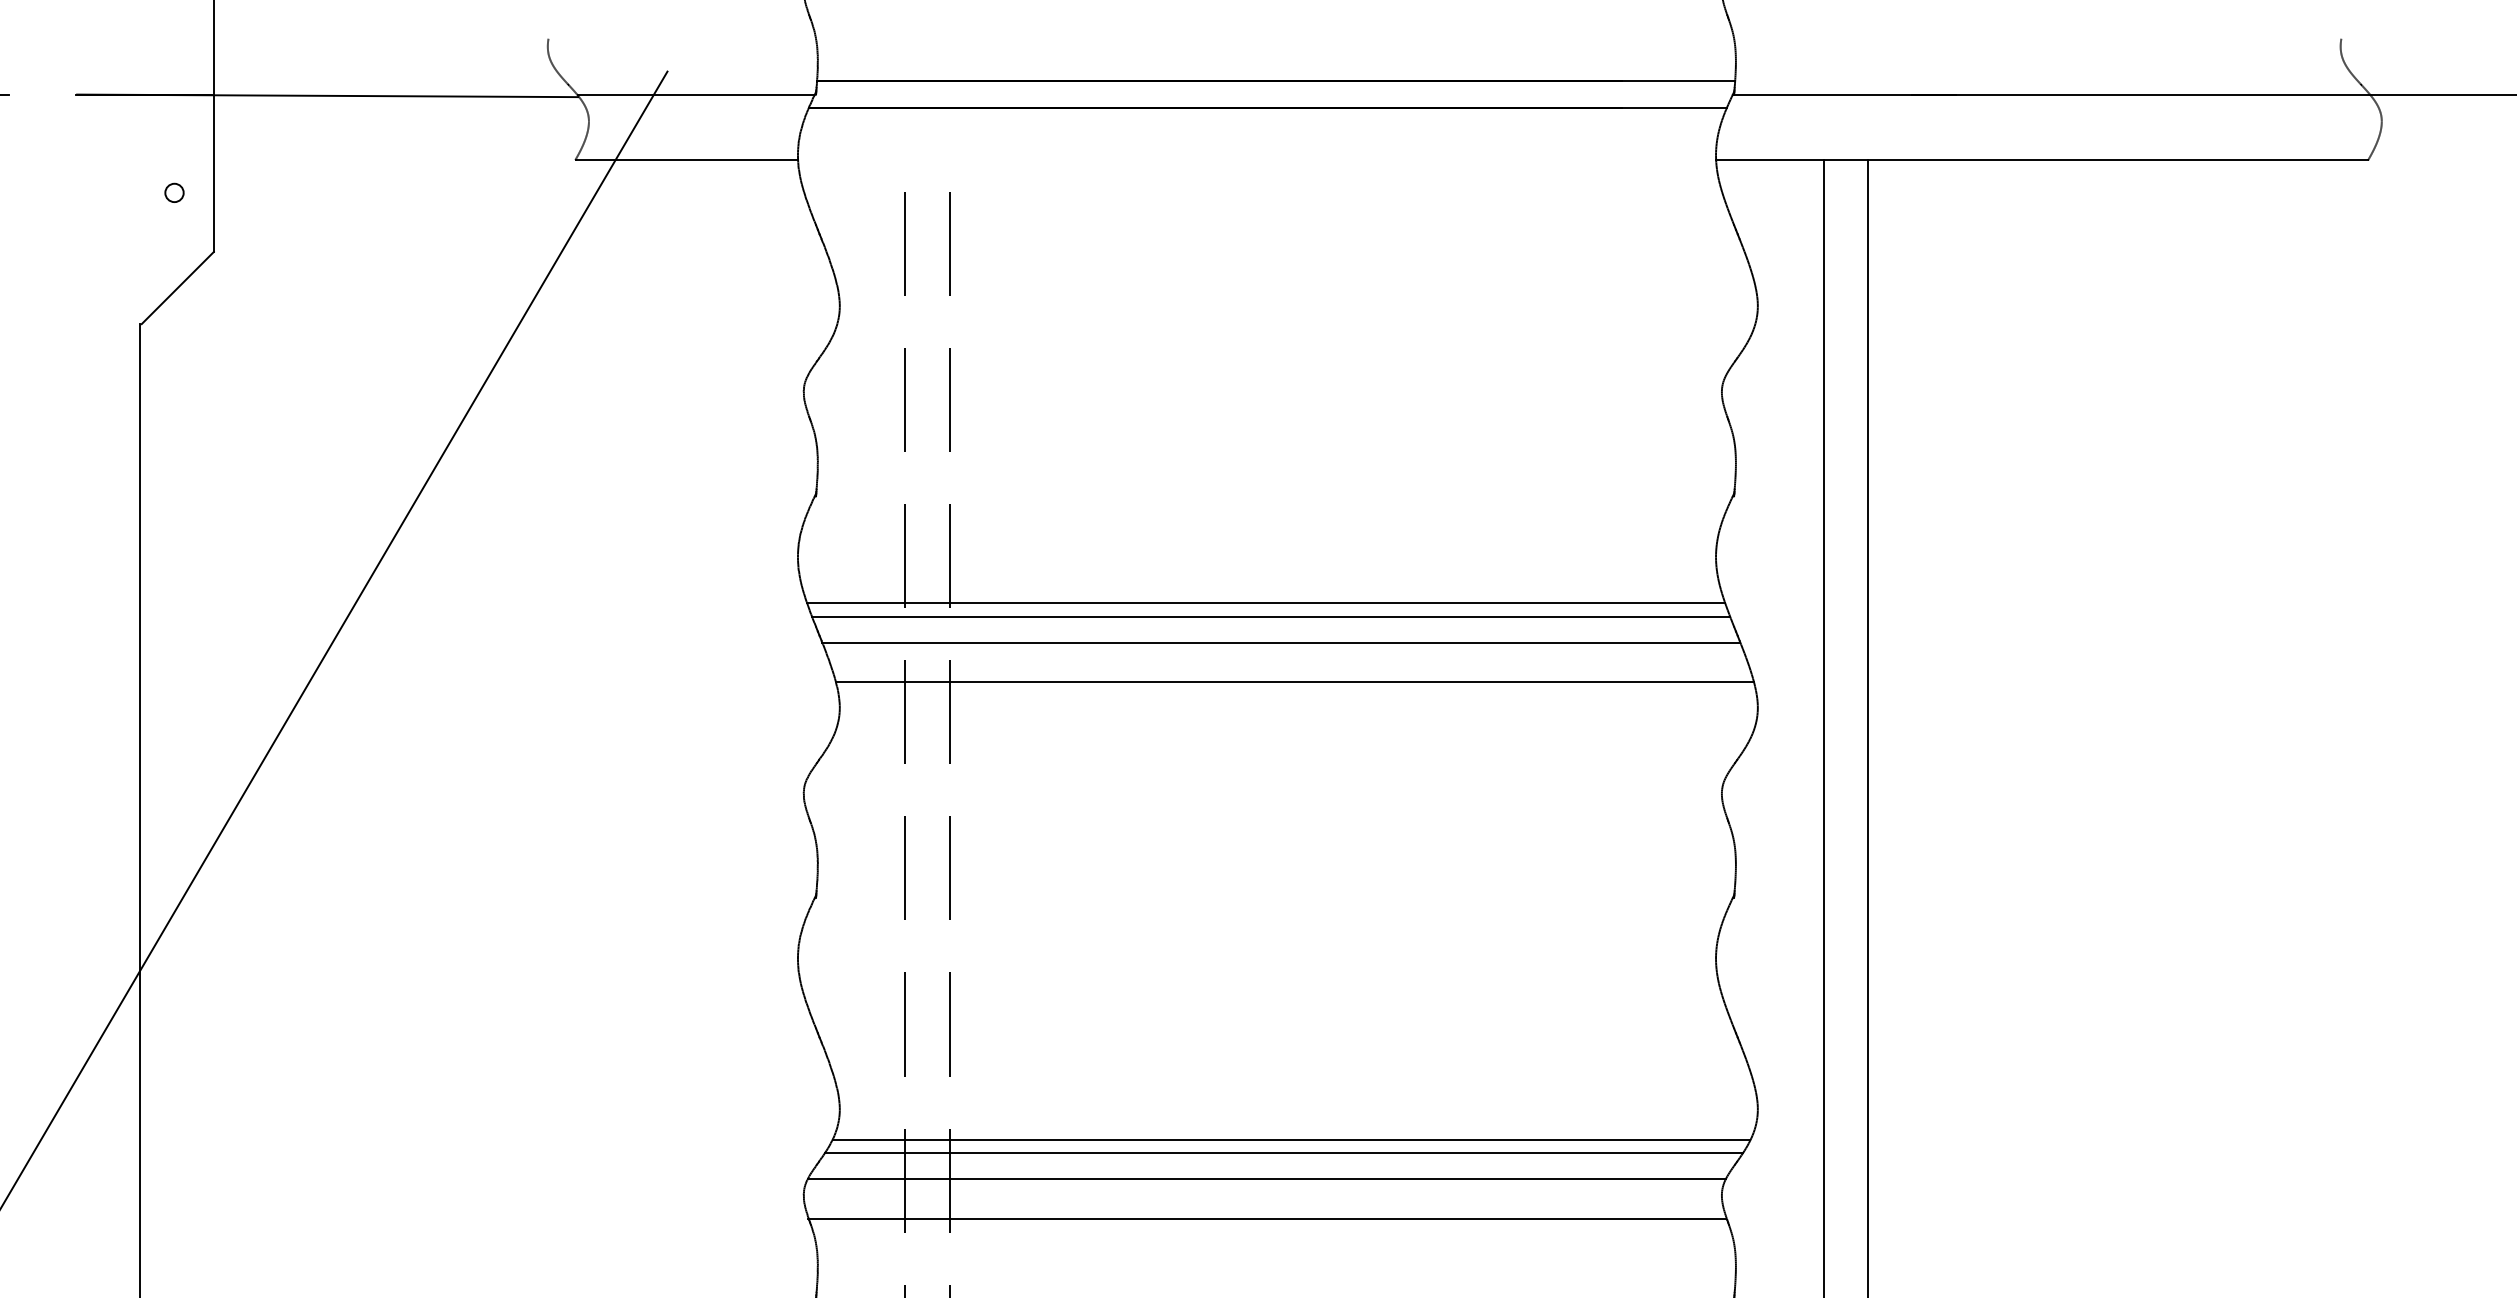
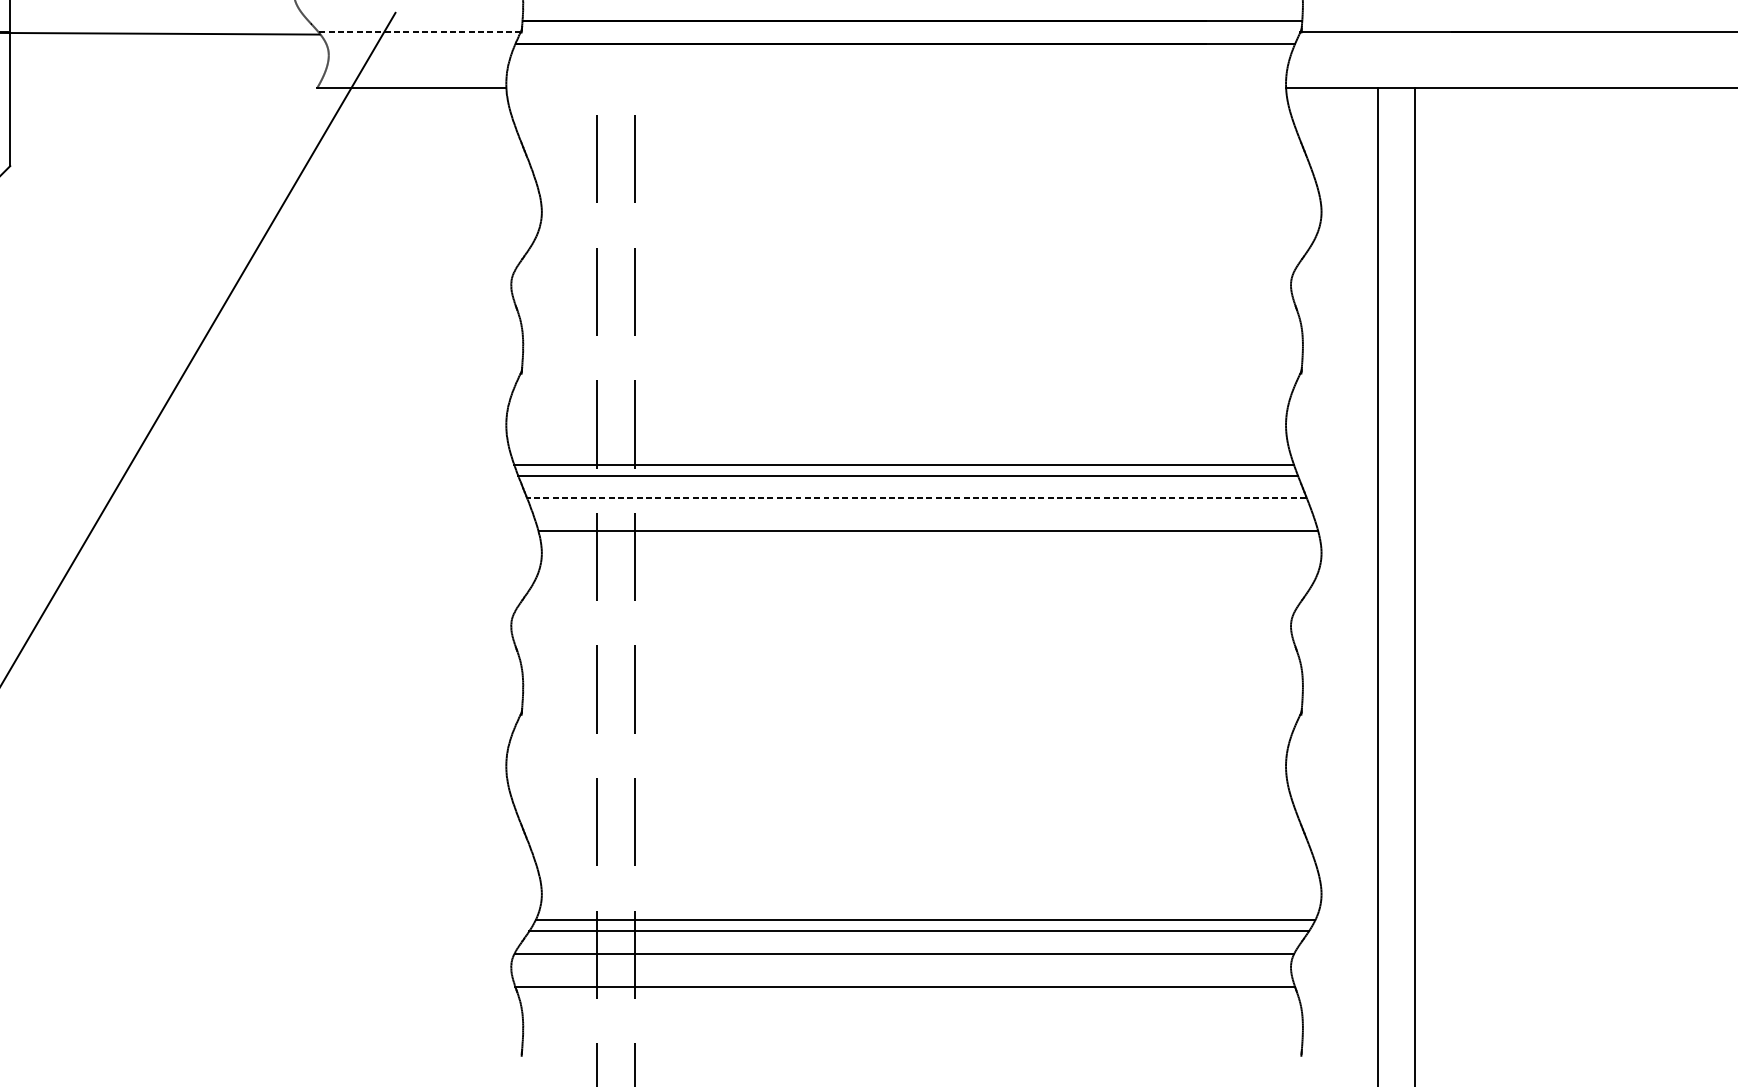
line: (696, 94) -> (420, 32), solid -> dashed
line: (1280, 642) -> (916, 497), solid -> dashed

